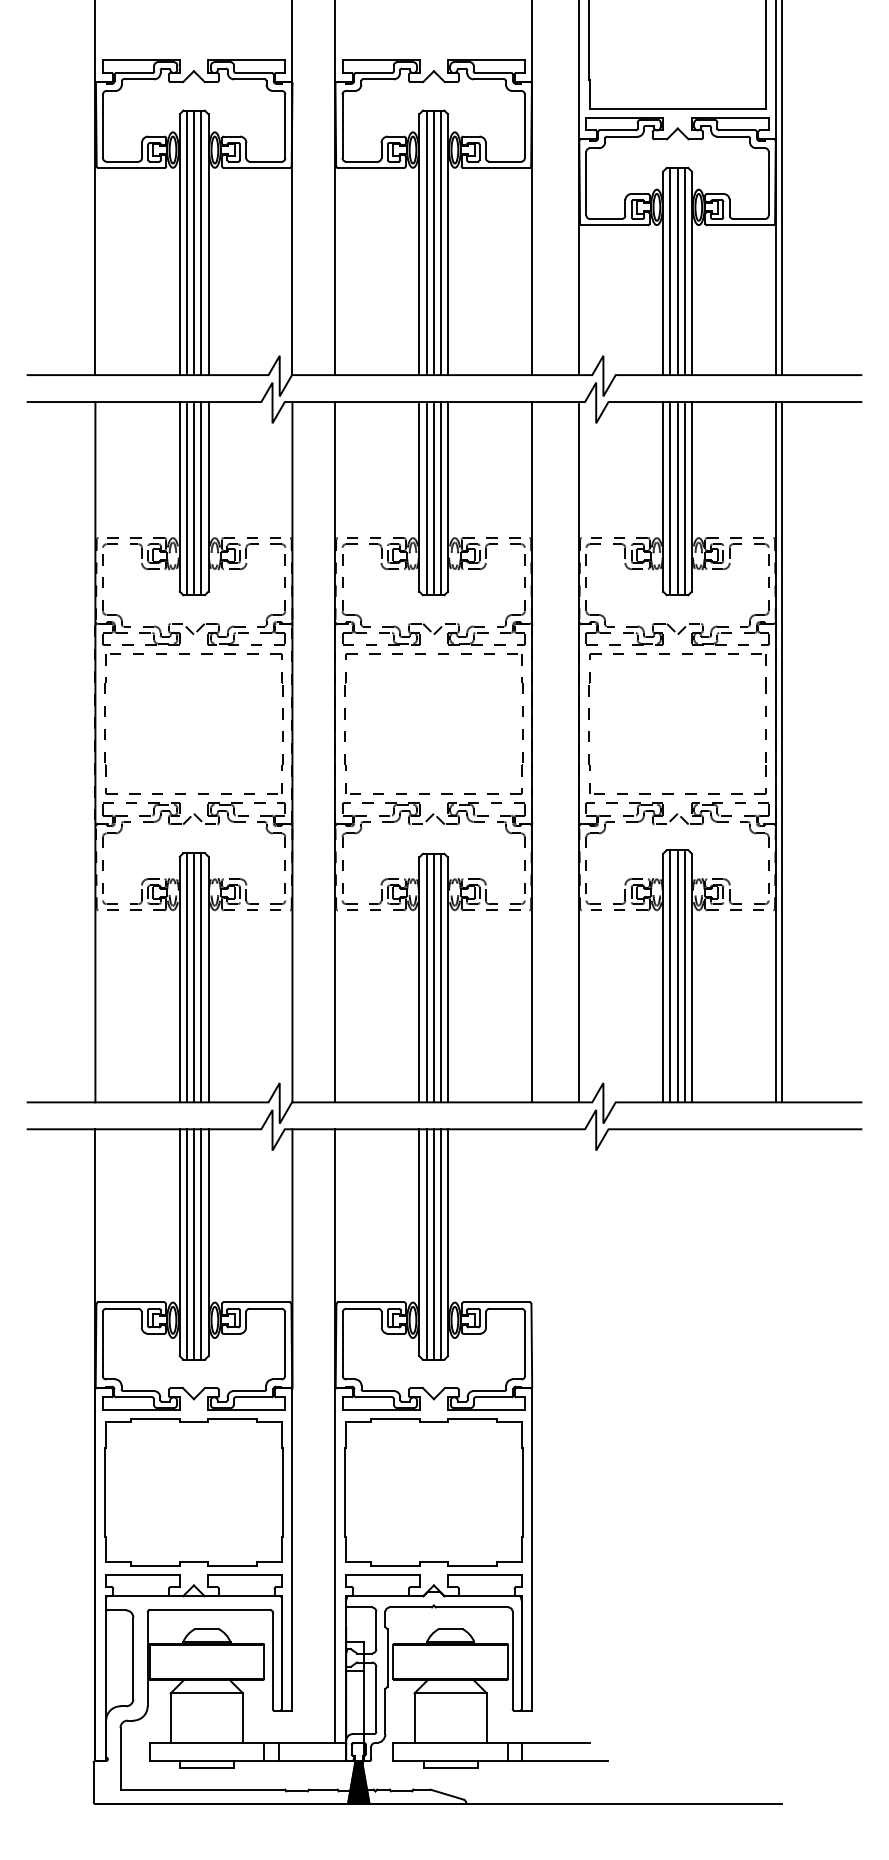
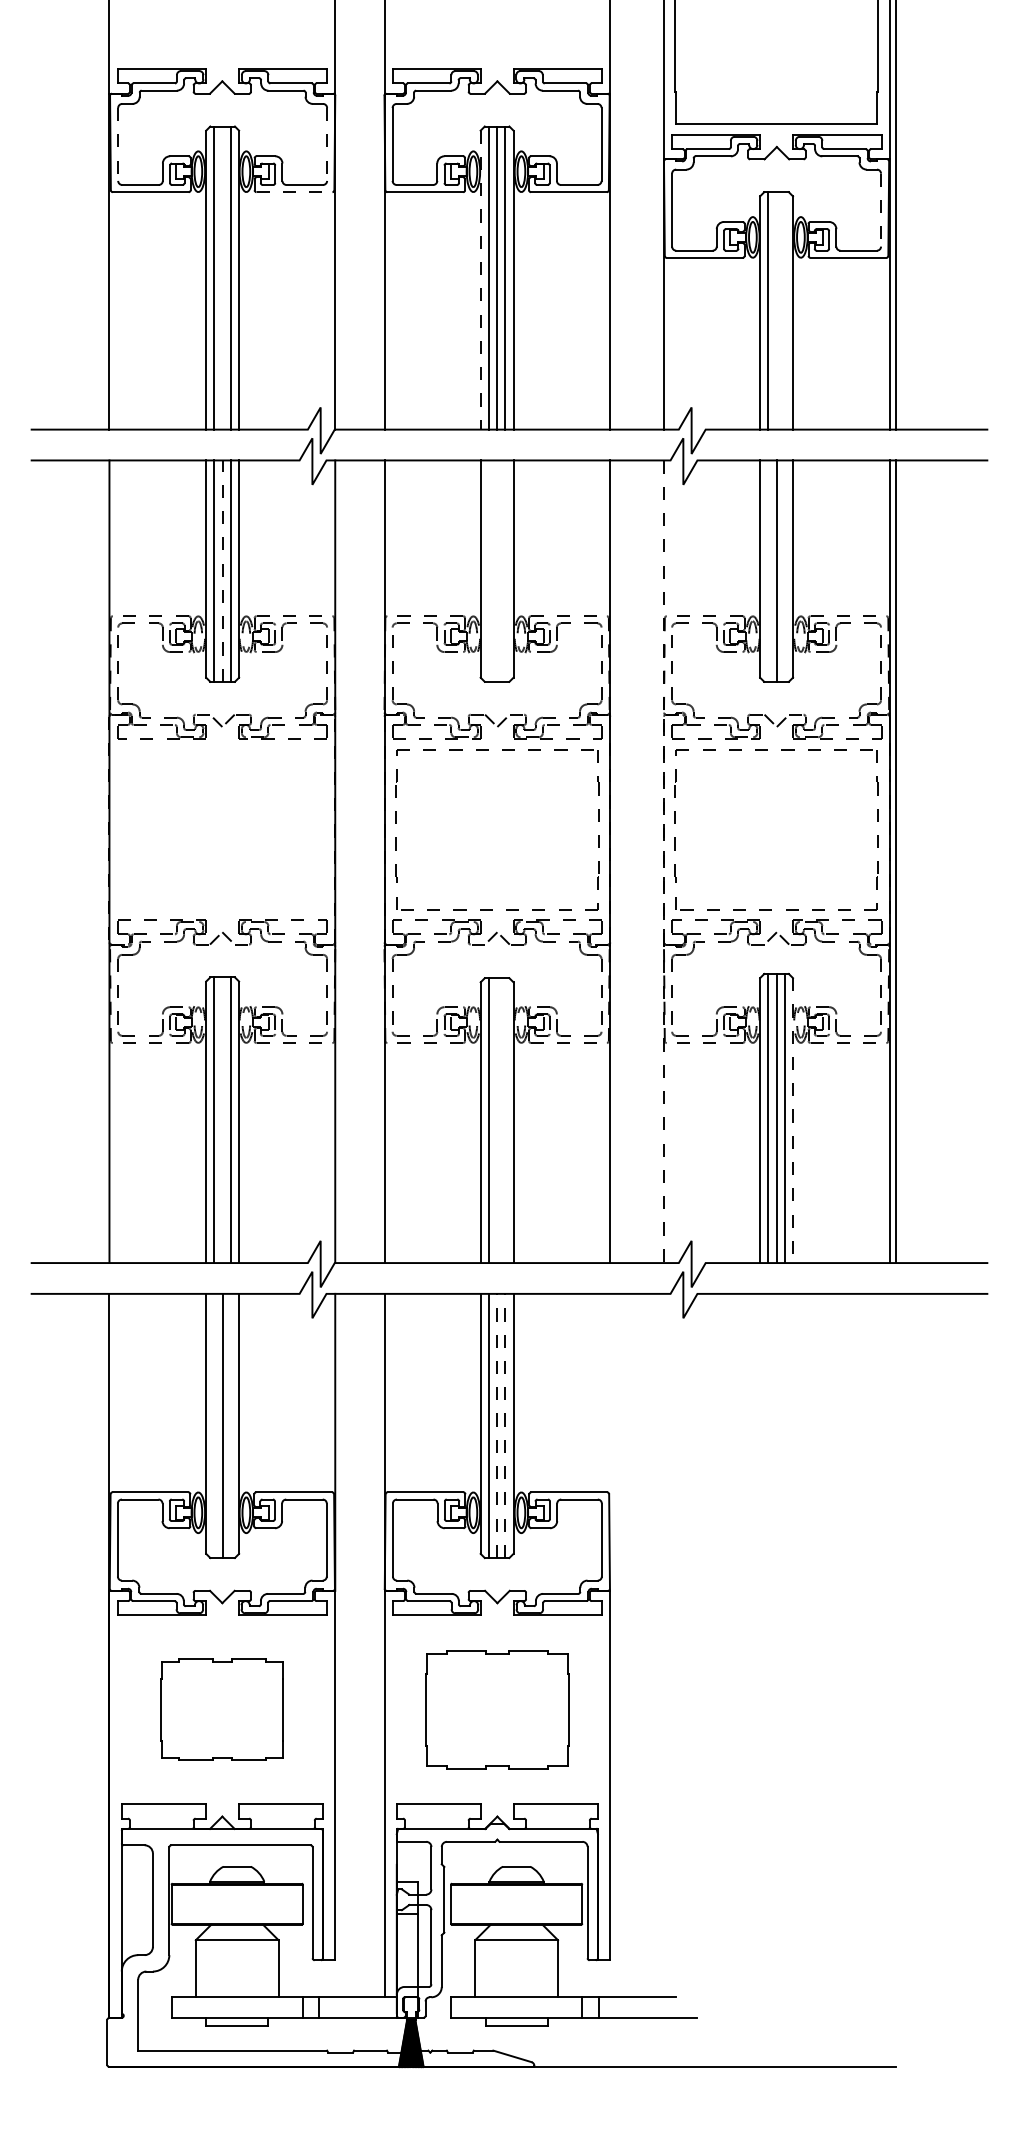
line: (103, 126) -> (118, 144), solid -> dashed
line: (285, 126) -> (327, 144), solid -> dashed
line: (256, 168) -> (294, 192), solid -> dashed
line: (769, 183) -> (881, 210), solid -> dashed
line: (194, 242) -> (222, 277), removed
line: (419, 245) -> (480, 280), solid -> dashed
line: (677, 271) -> (776, 310), removed
line: (684, 271) -> (784, 310), removed
line: (194, 498) -> (222, 571), solid -> dashed
line: (426, 498) -> (488, 570), removed
line: (434, 498) -> (497, 570), removed
line: (441, 498) -> (505, 570), removed
line: (670, 498) -> (768, 570), removed
line: (684, 498) -> (784, 570), removed
part: (189, 655) -> (217, 750), removed
line: (578, 752) -> (663, 862), solid -> dashed
line: (194, 977) -> (222, 1120), removed
line: (434, 977) -> (497, 1120), removed
line: (441, 977) -> (505, 1120), removed
line: (691, 978) -> (792, 1121), solid -> dashed
line: (187, 1244) -> (214, 1425), removed
line: (201, 1244) -> (230, 1425), removed
line: (434, 1244) -> (497, 1425), solid -> dashed
line: (441, 1244) -> (505, 1425), solid -> dashed
part: (194, 1491) -> (222, 1709), size x0.6
part: (434, 1491) -> (497, 1709), size x0.7

